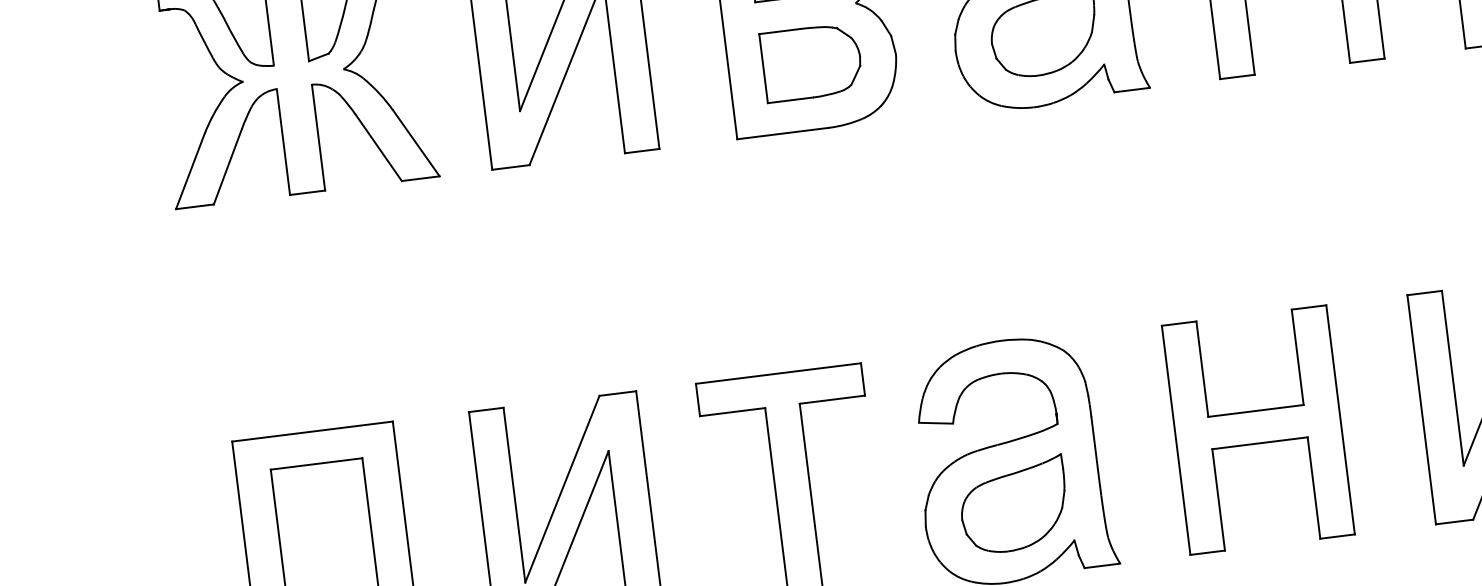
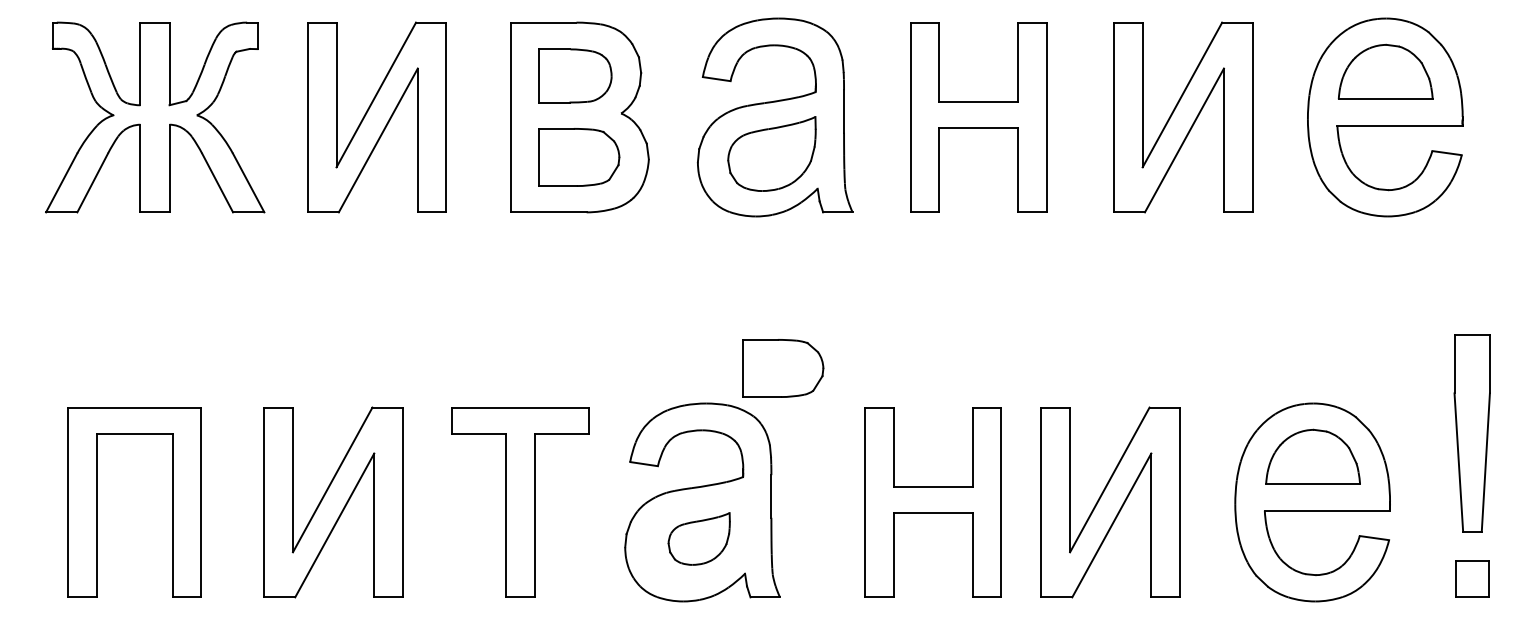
part: (1090, 286) -> (783, 368), added
part: (1257, 430) -> (932, 502), moved
part: (1012, 504) -> (698, 538), size x0.7

